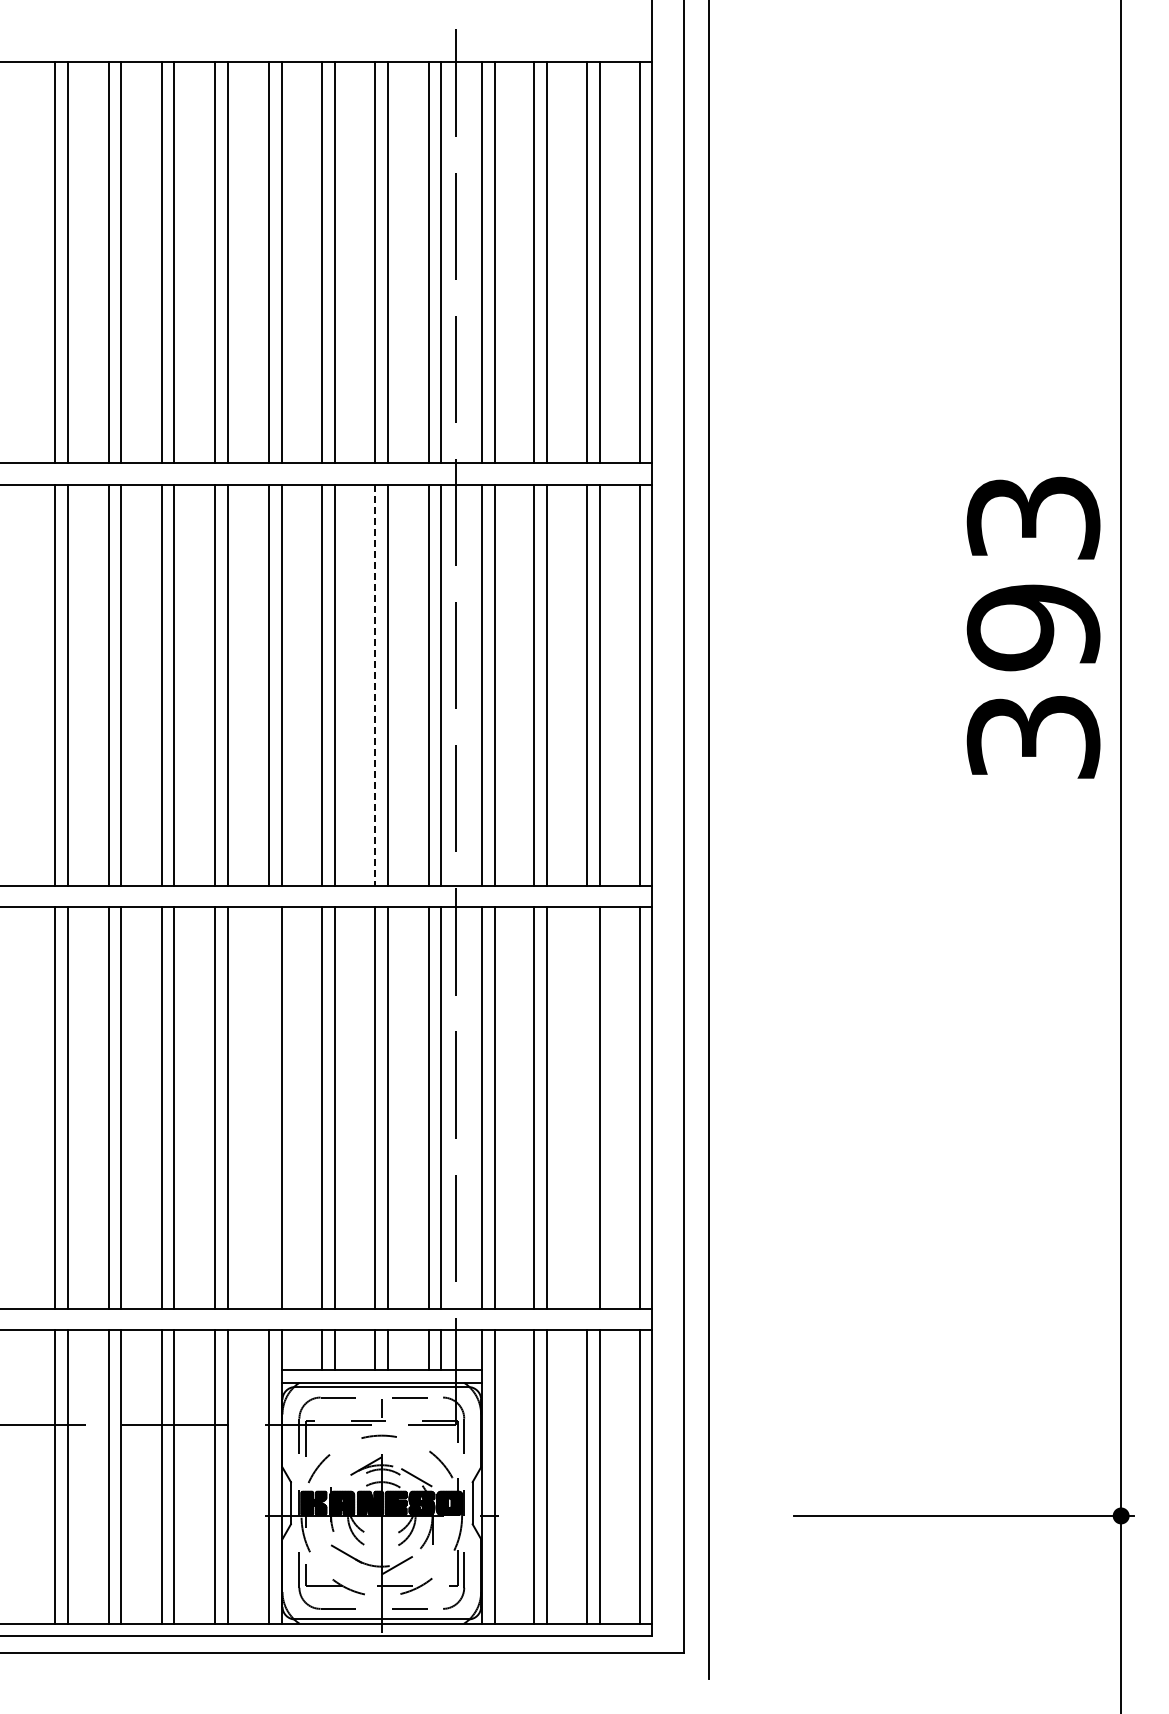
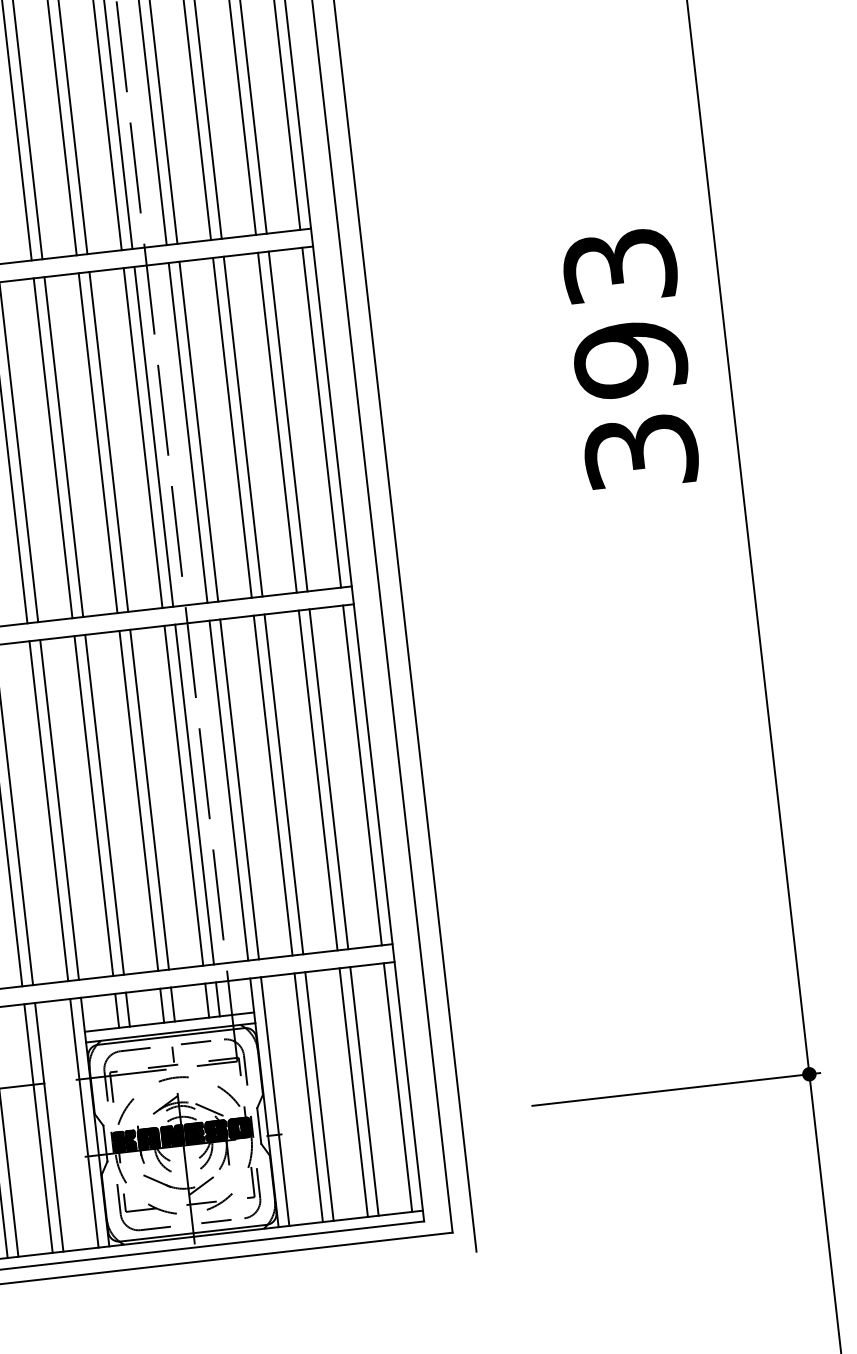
text: (1033, 627) -> (630, 359), moved
line: (375, 685) -> (98, 443), dashed -> solid
line: (269, 1107) -> (49, 810), added
line: (587, 1107) -> (318, 780), added

